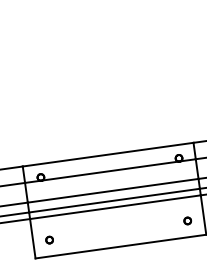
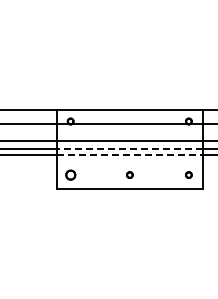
line: (114, 200) -> (129, 149), solid -> dashed
line: (116, 207) -> (130, 155), solid -> dashed
part: (118, 229) -> (129, 174), added
part: (49, 239) -> (70, 174), size x1.6

